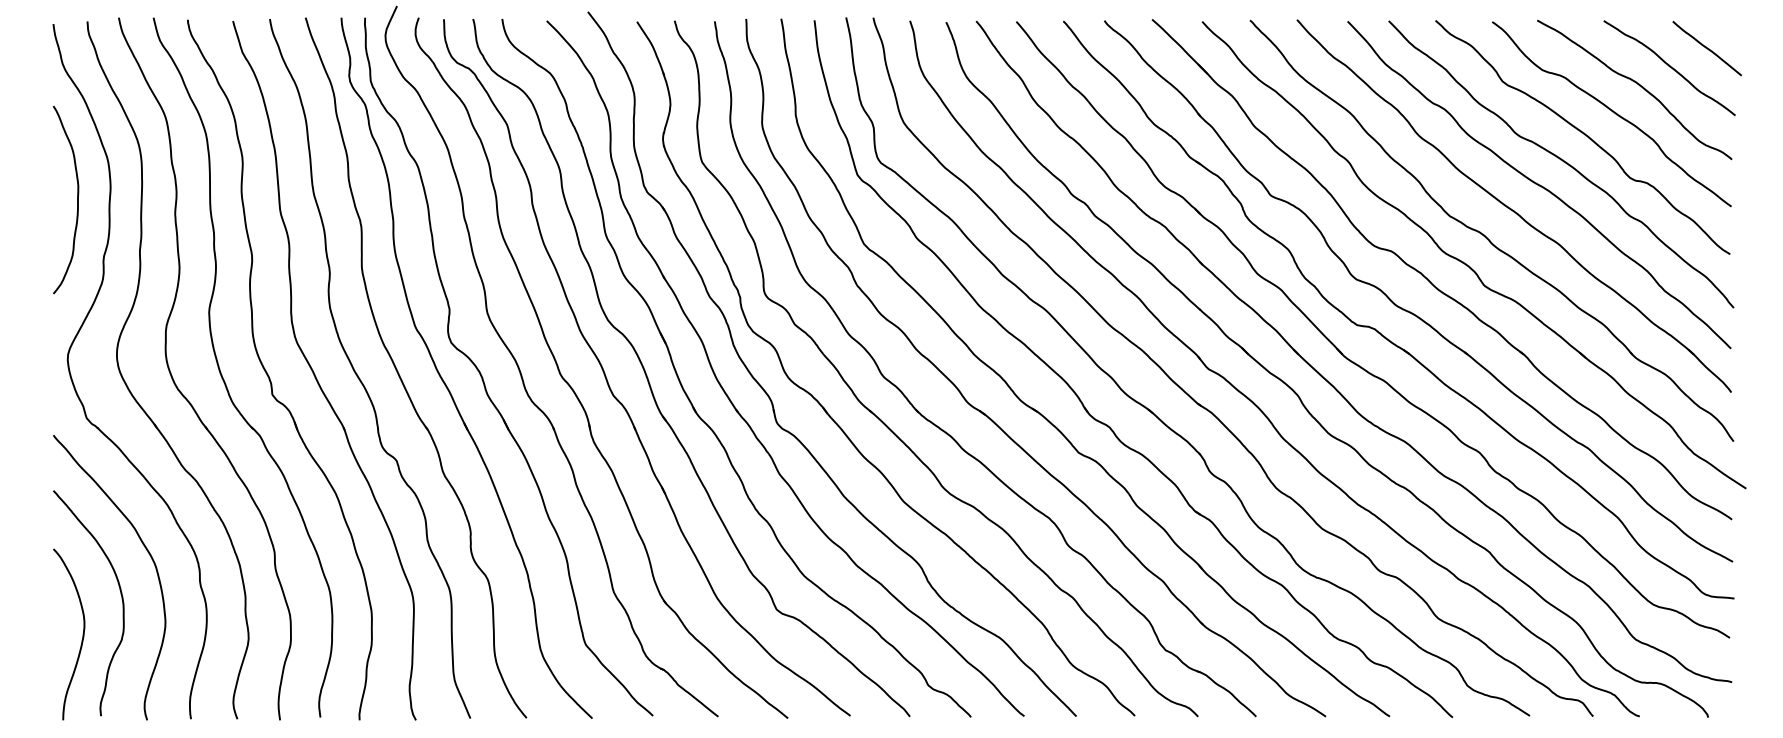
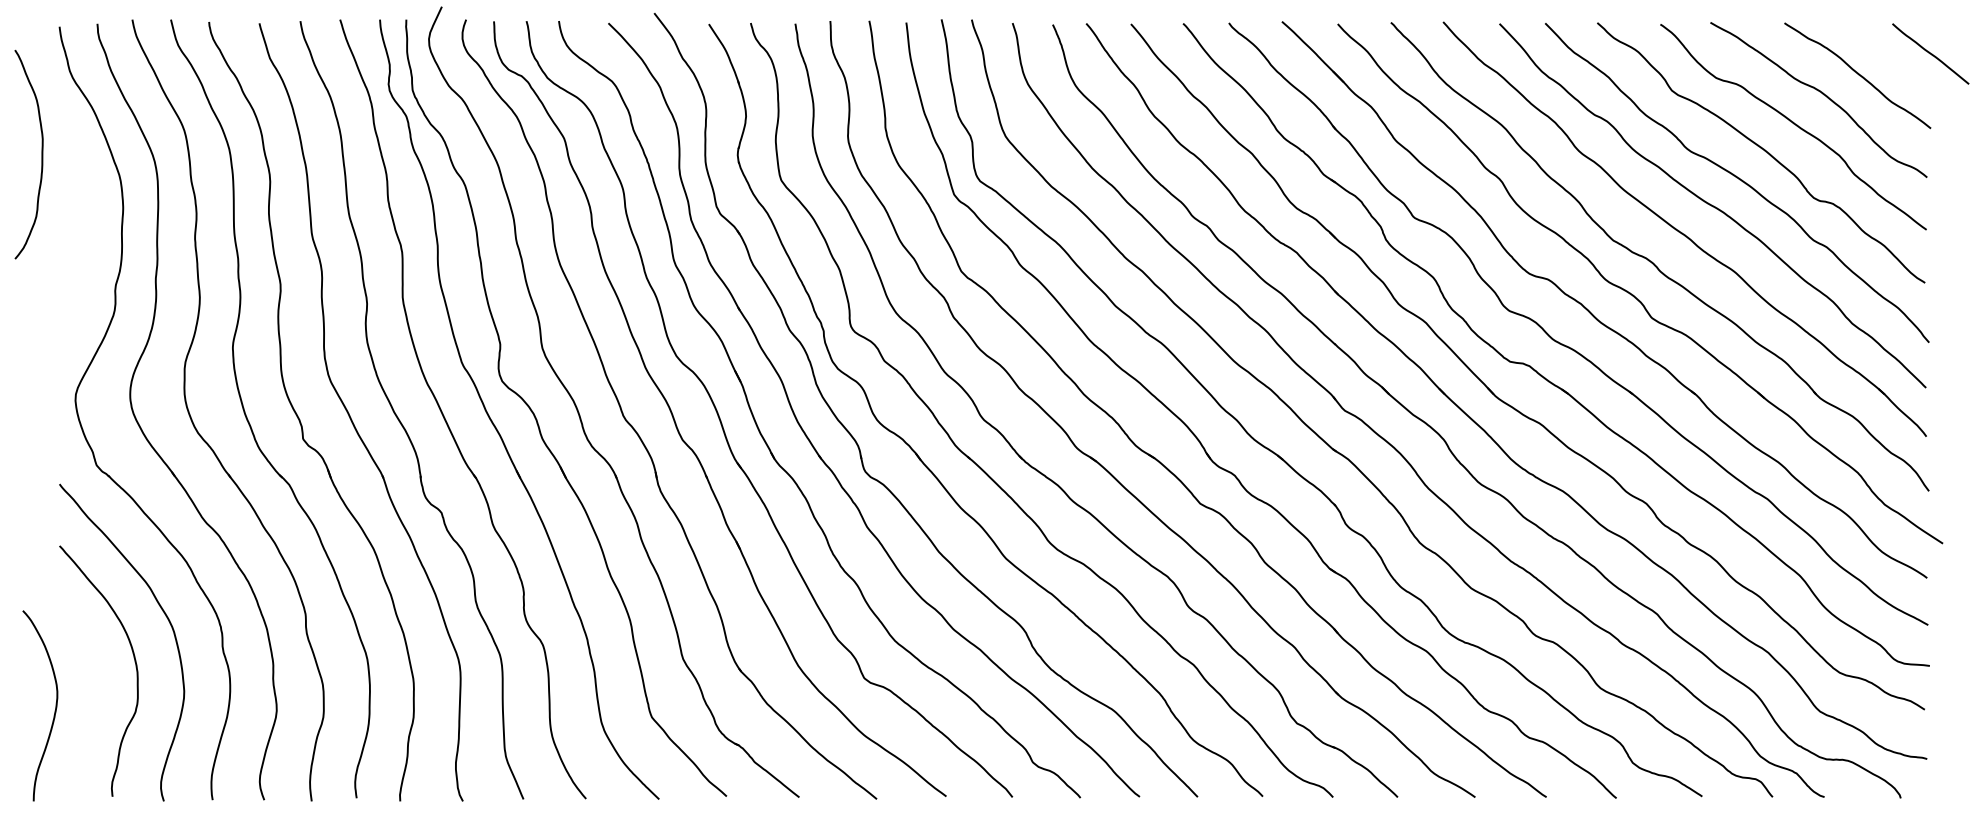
curve: (1706, 48) -> (1929, 53), moved
curve: (77, 199) -> (41, 154), moved
curve: (82, 634) -> (55, 705), moved

